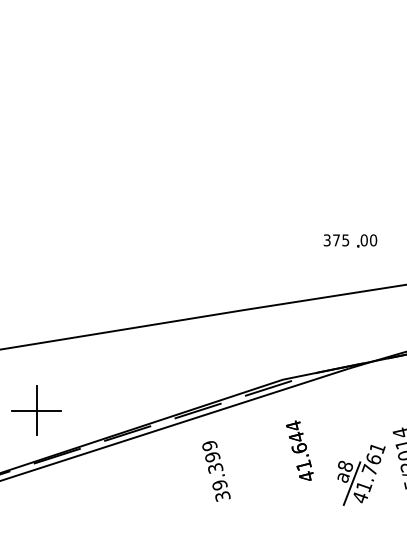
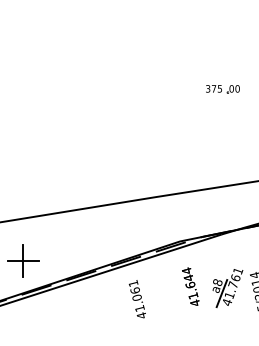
part: (349, 241) -> (222, 89), moved
text: (216, 470) -> (137, 299), 39.399 -> 41.061
part: (360, 475) -> (227, 288), moved

